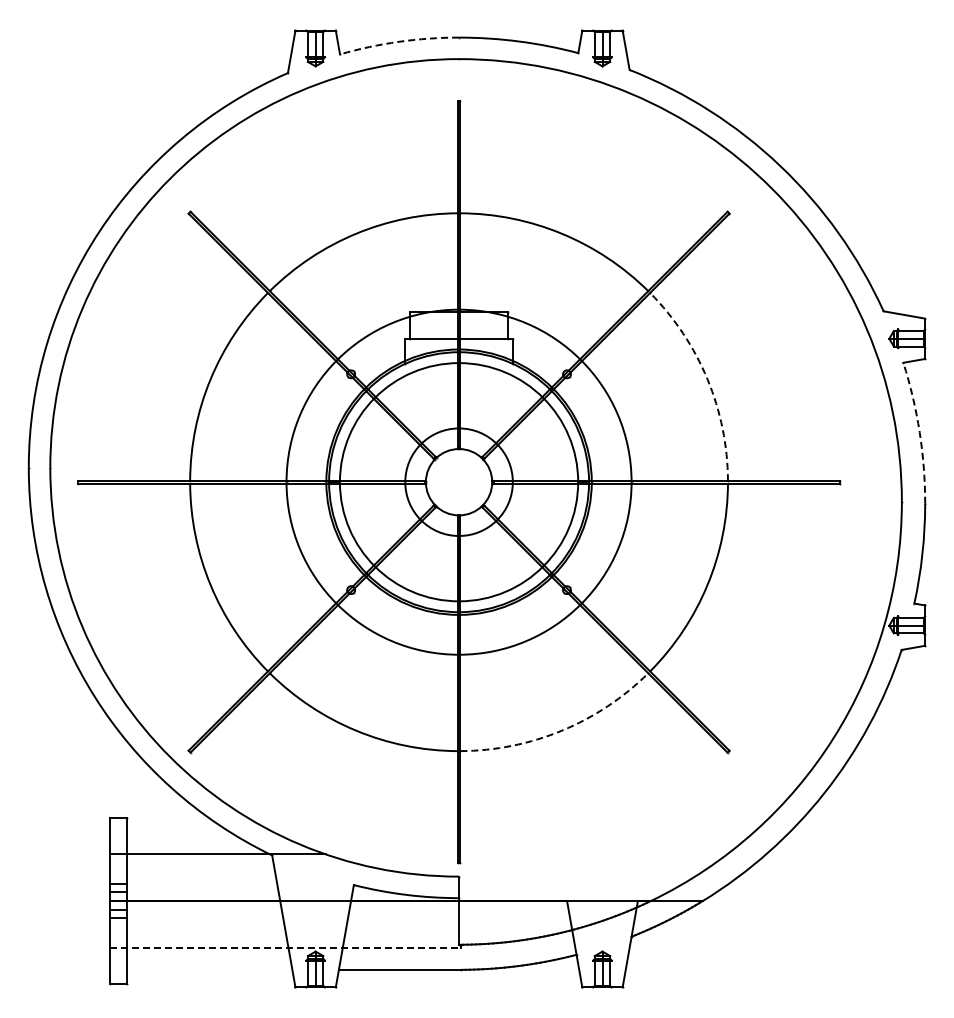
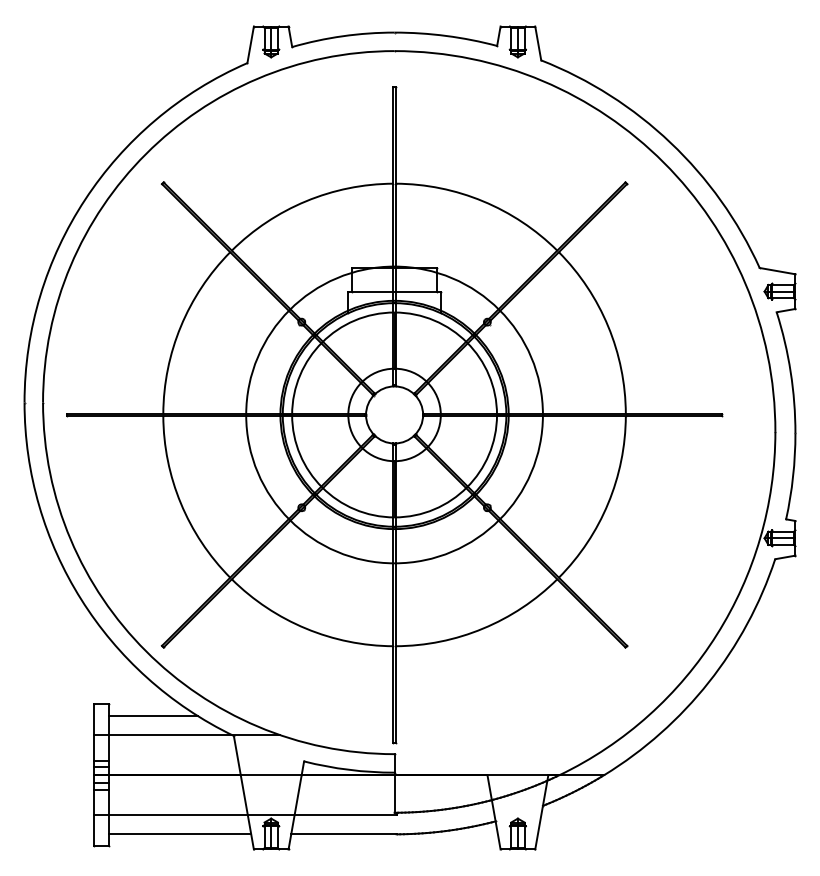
arc: (398, 41) -> (342, 35), dashed -> solid
arc: (707, 379) -> (608, 326), dashed -> solid
arc: (919, 432) -> (790, 372), dashed -> solid
arc: (561, 730) -> (482, 628), dashed -> solid
line: (178, 832) -> (153, 716), added
line: (285, 947) -> (245, 815), dashed -> solid
line: (209, 969) -> (179, 834), added

